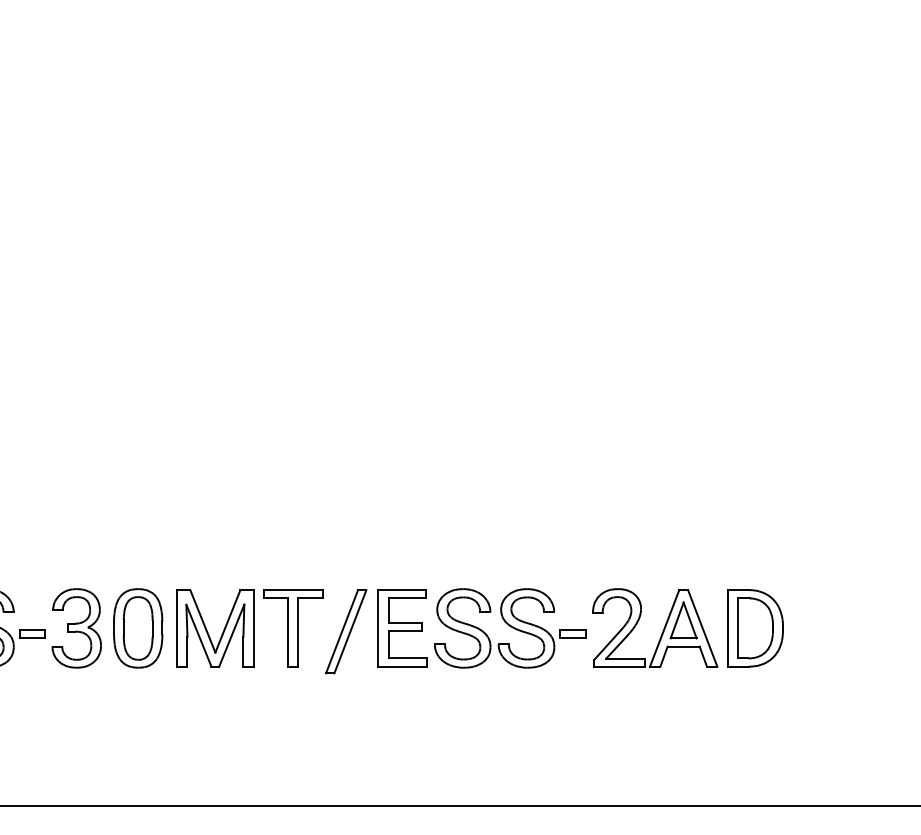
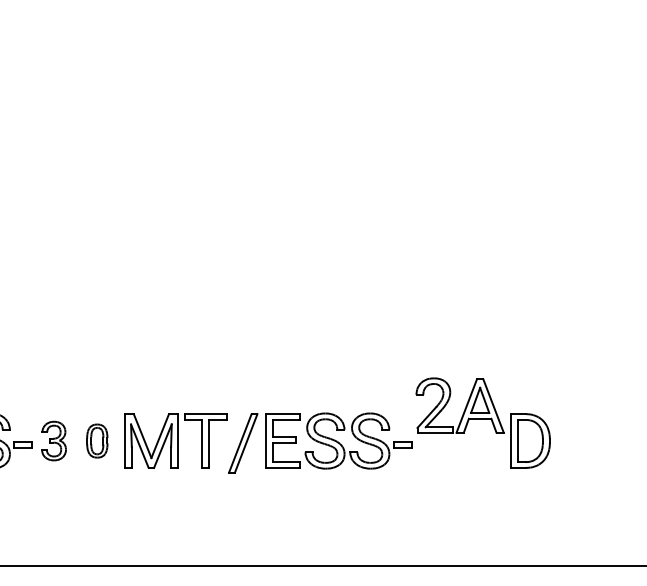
part: (76, 628) -> (53, 441), size x0.7
part: (138, 628) -> (97, 441), size x0.6
part: (662, 630) -> (465, 407), moved

